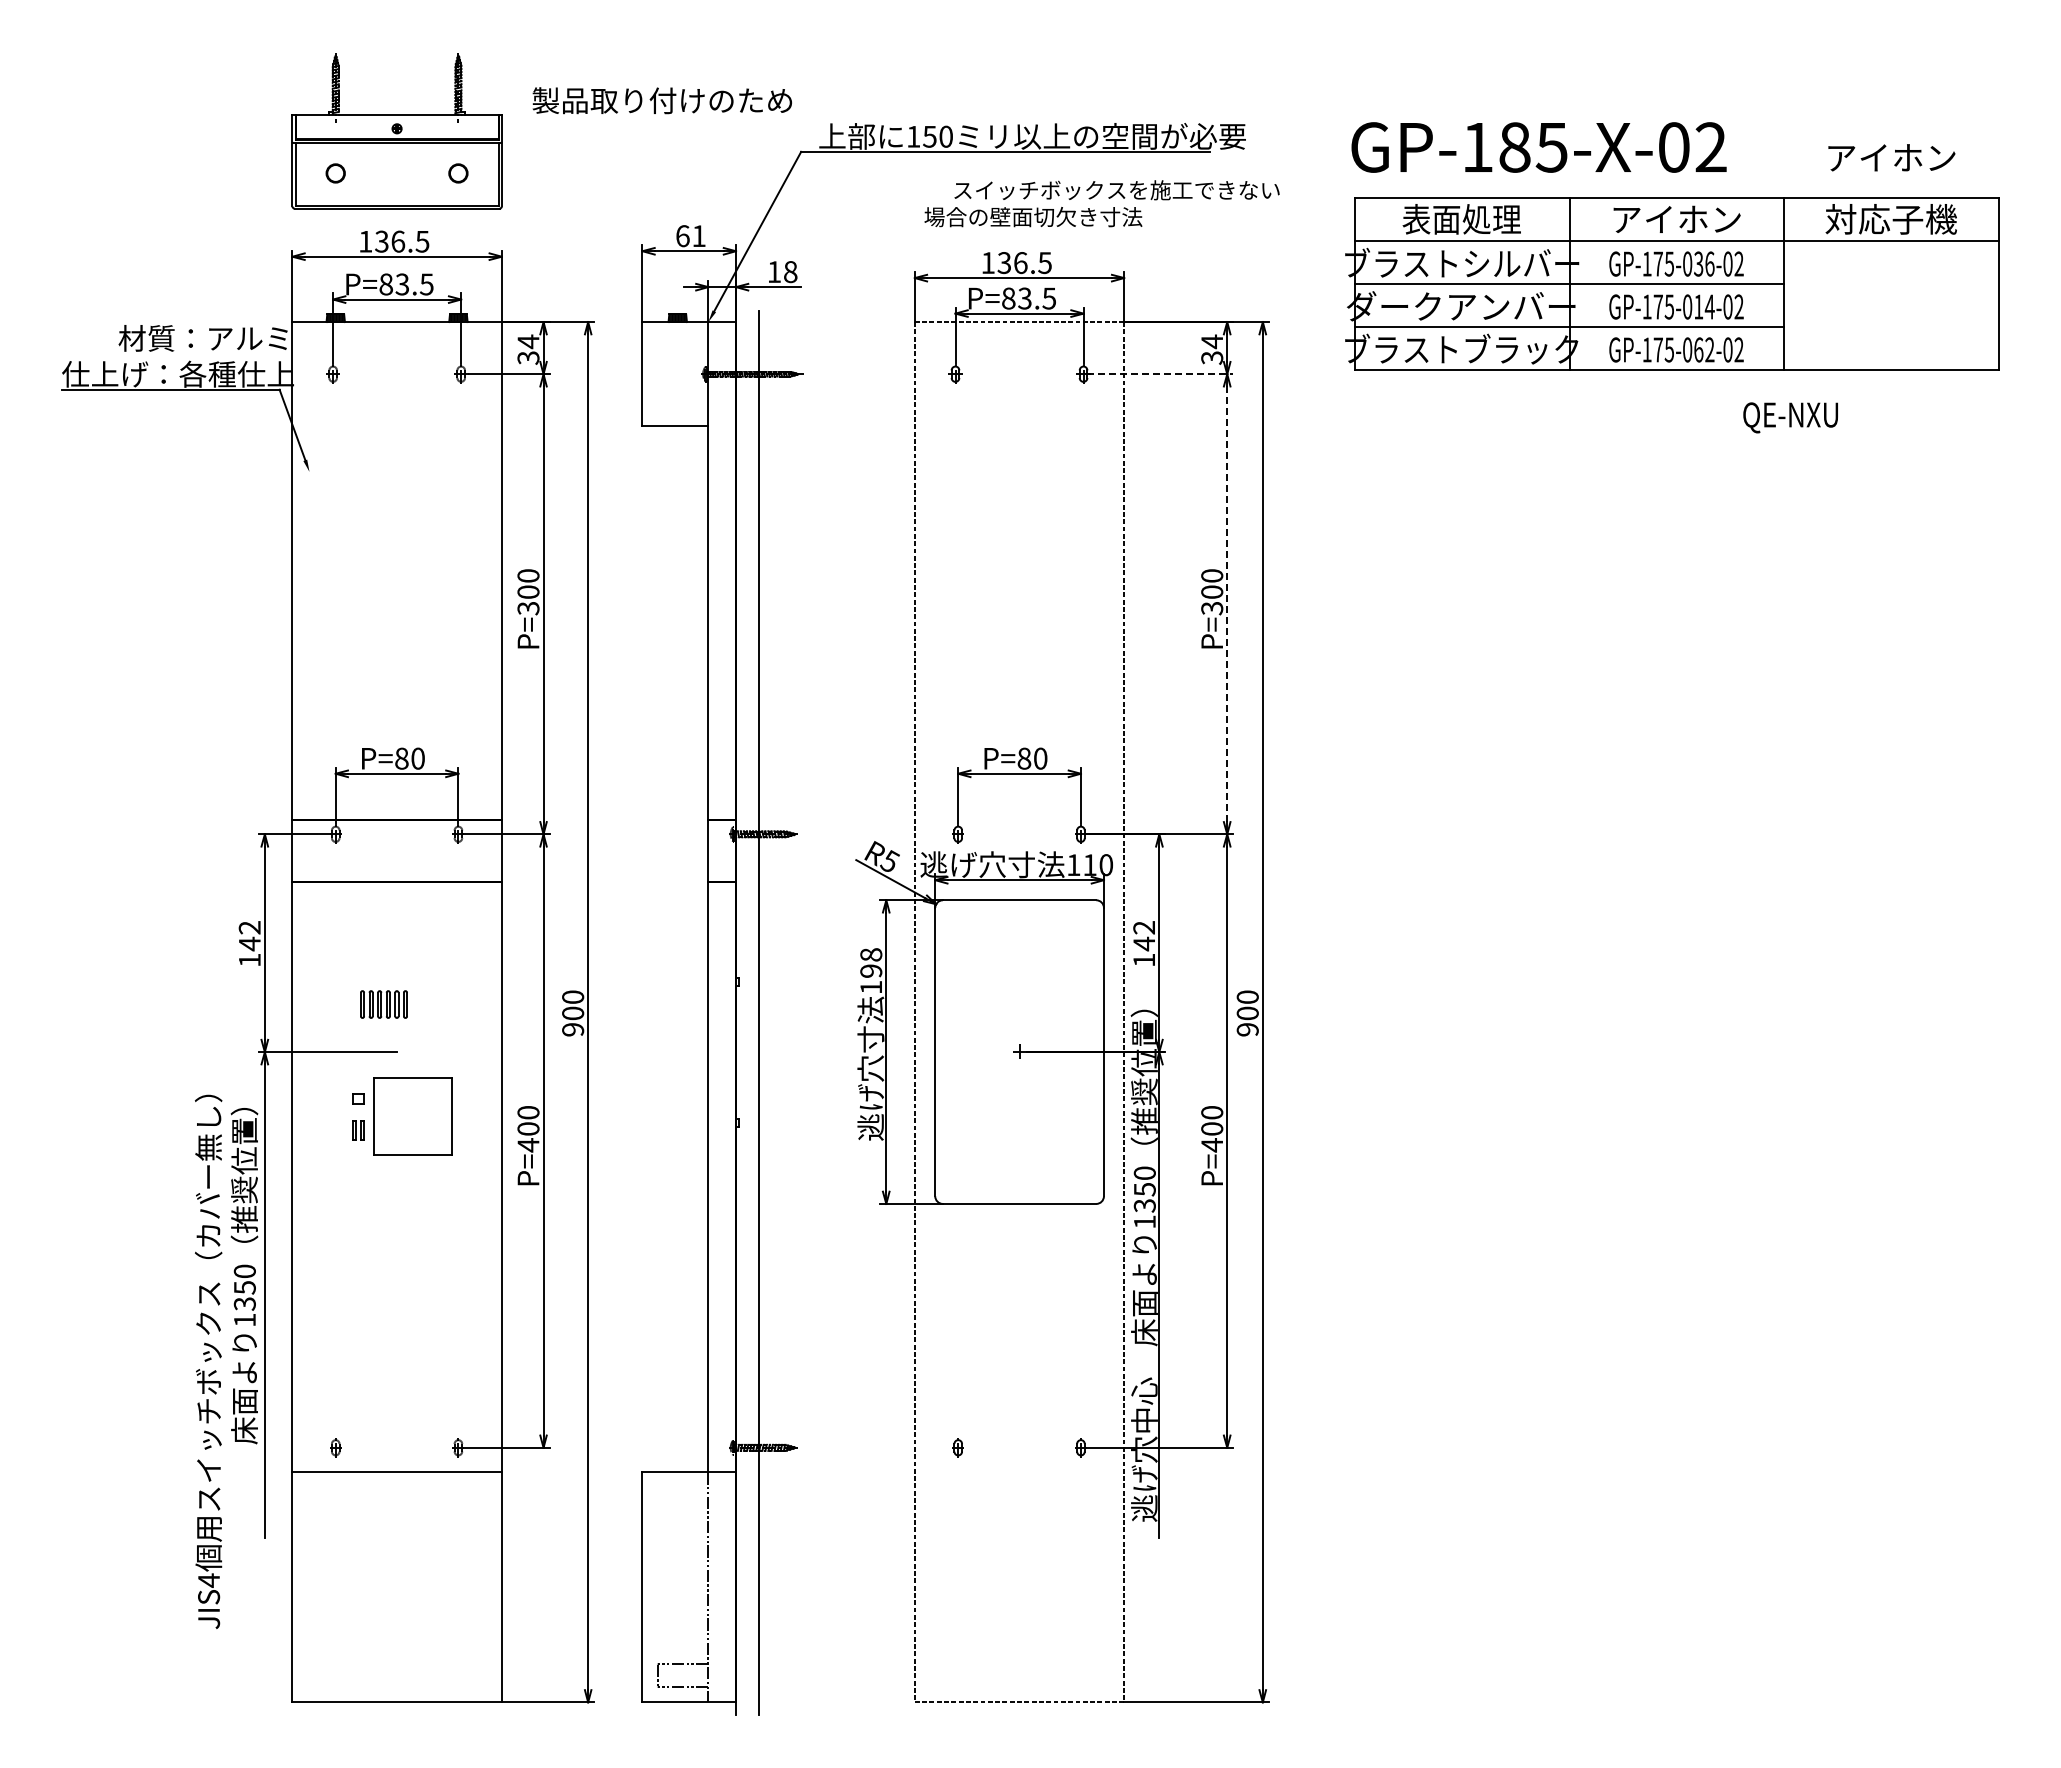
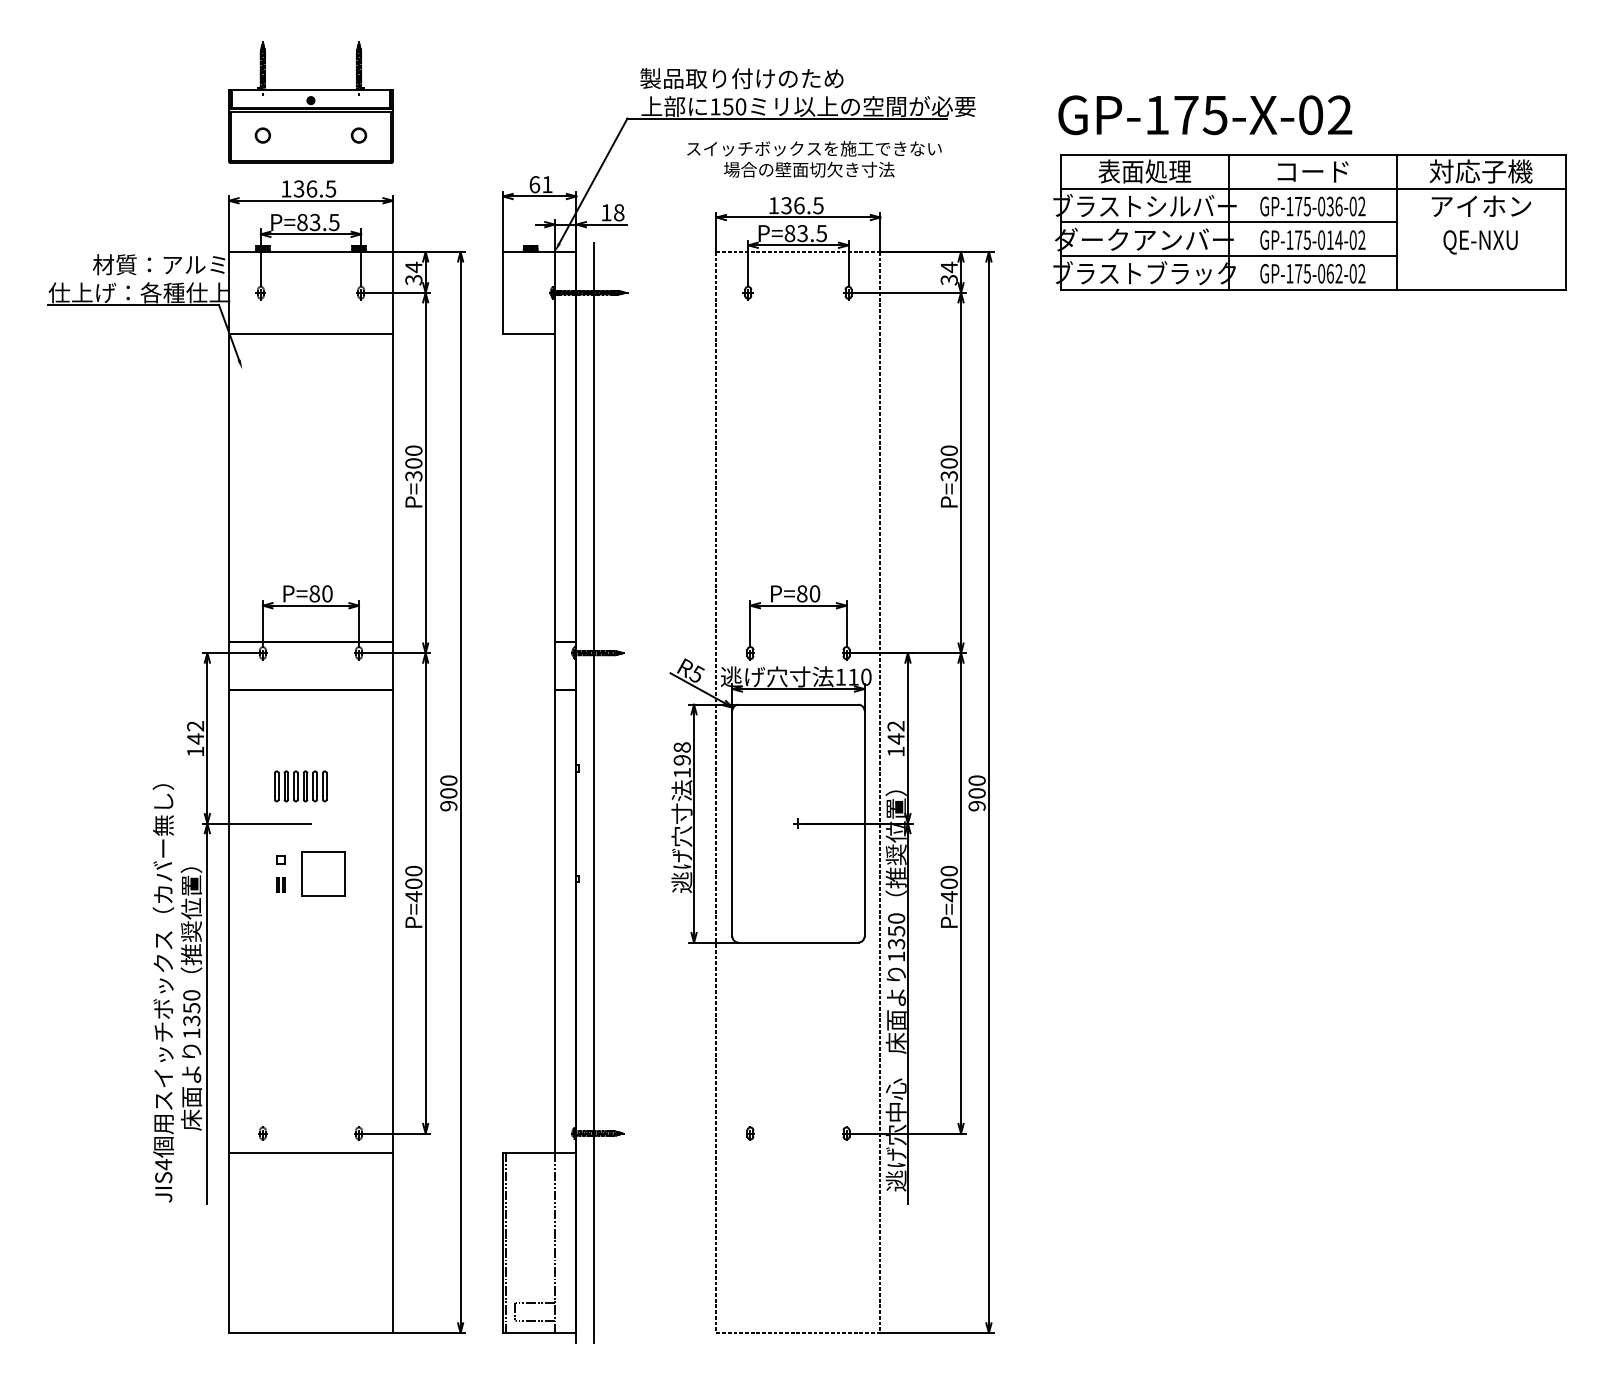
text: (661, 100) -> (741, 78), moved
text: (1514, 147) -> (1186, 115), GP-185-X-02 -> GP-175-X-02
text: (1891, 157) -> (1481, 206), moved
text: (1116, 190) -> (814, 148), moved
text: (1676, 219) -> (1312, 171), アイホン -> コード
line: (1160, 374) -> (908, 293), dashed -> solid
text: (1790, 417) -> (1480, 242), moved
line: (396, 426) -> (310, 333), added
line: (1227, 604) -> (961, 473), dashed -> solid
part: (383, 1004) -> (300, 786), size x1.43
part: (413, 1116) -> (323, 874), size x0.71
text: (208, 1361) -> (163, 993), moved
line: (645, 1587) -> (505, 1242), added

